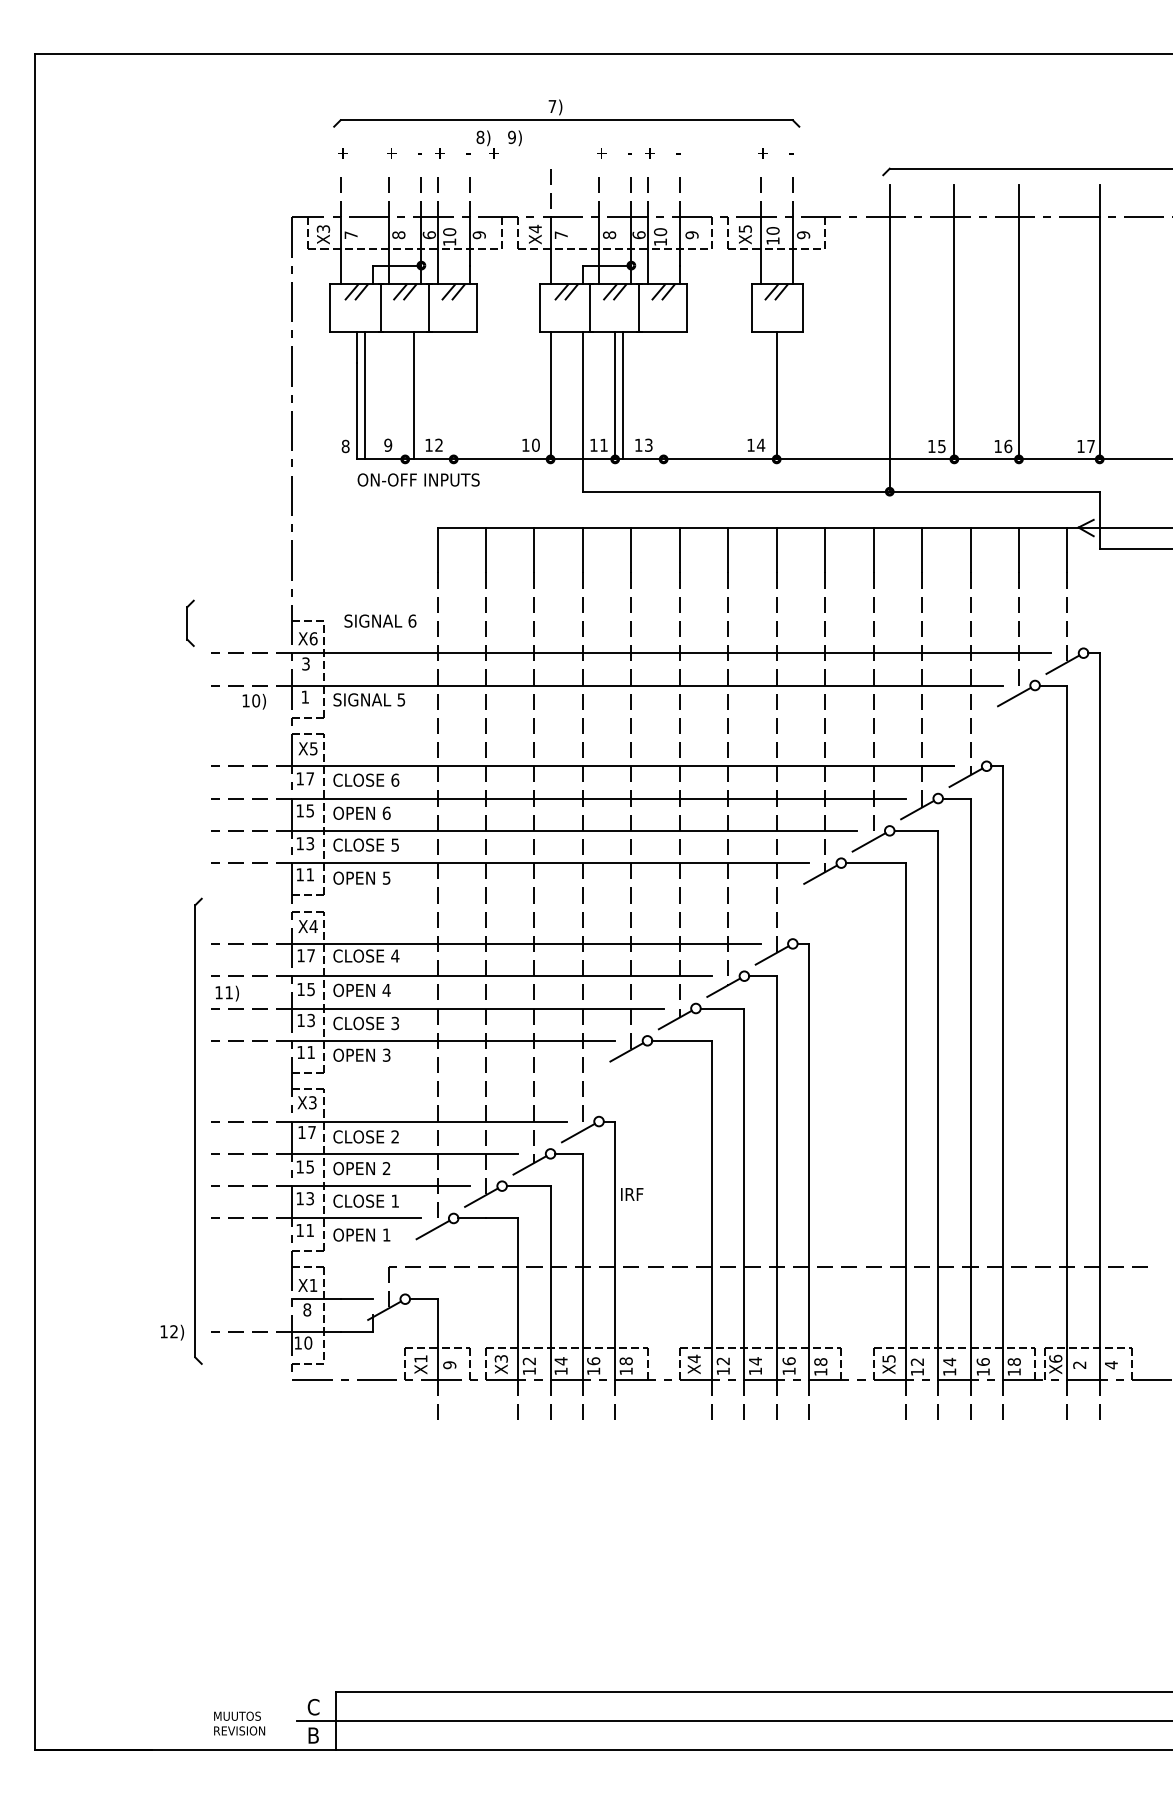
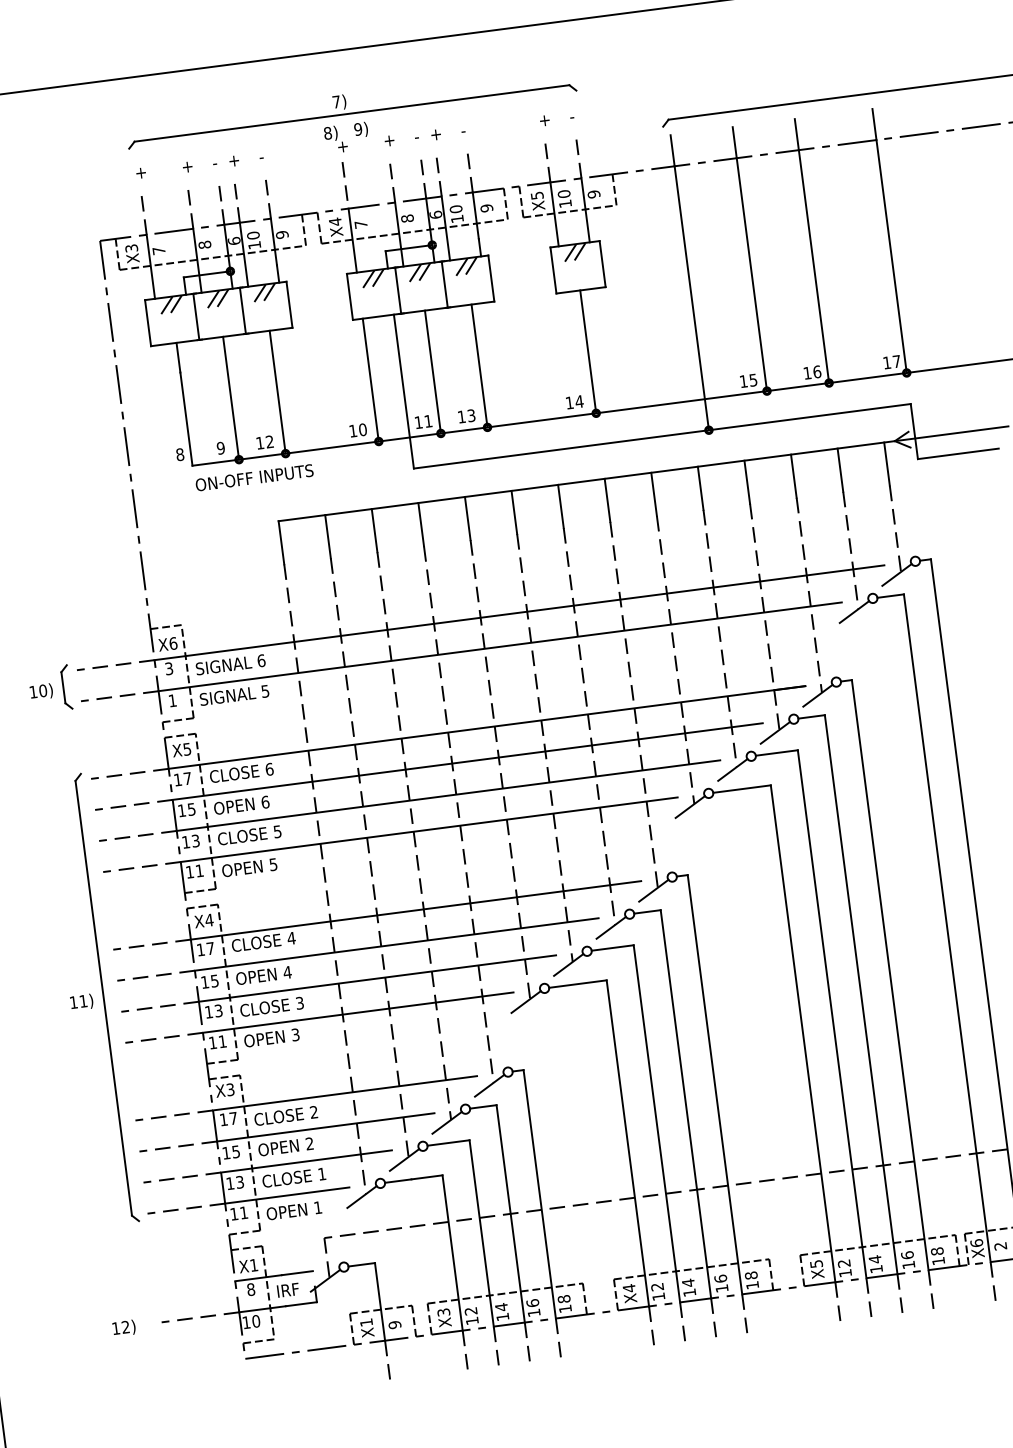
text: (498, 144) -> (346, 137), moved
line: (365, 395) -> (231, 398), moved
line: (413, 395) -> (277, 392), moved
line: (622, 395) -> (479, 365), moved
text: (380, 620) -> (230, 664), moved
part: (190, 622) -> (66, 686), moved
text: (253, 701) -> (40, 691), moved
text: (226, 993) -> (81, 1002), moved
part: (198, 1130) -> (106, 997), moved
text: (632, 1194) -> (288, 1290), moved

